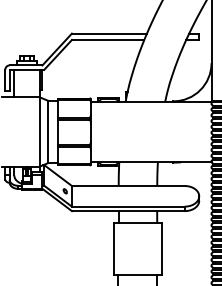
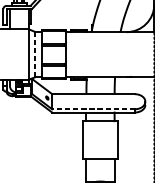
line: (48, 131) -> (35, 54), solid -> dashed
line: (127, 206) -> (92, 109), solid -> dashed

